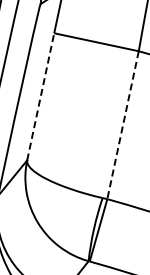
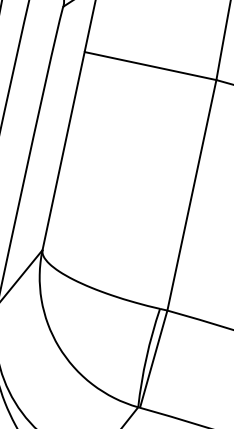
line: (40, 96) -> (63, 150), dashed -> solid
line: (123, 125) -> (192, 195), dashed -> solid

